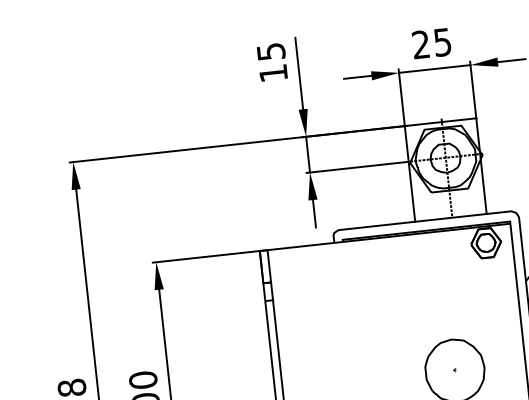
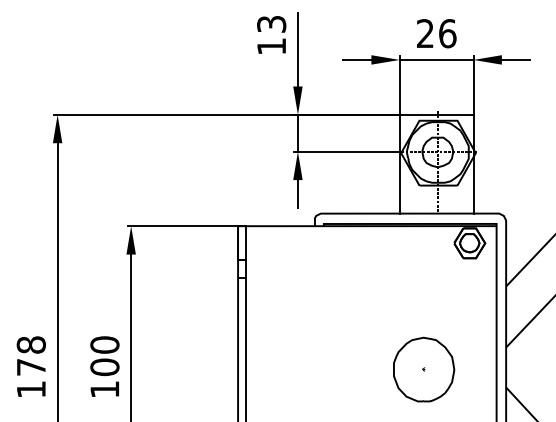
text: (442, 42) -> (447, 33), 25 -> 26
text: (271, 52) -> (271, 24), 15 -> 13

